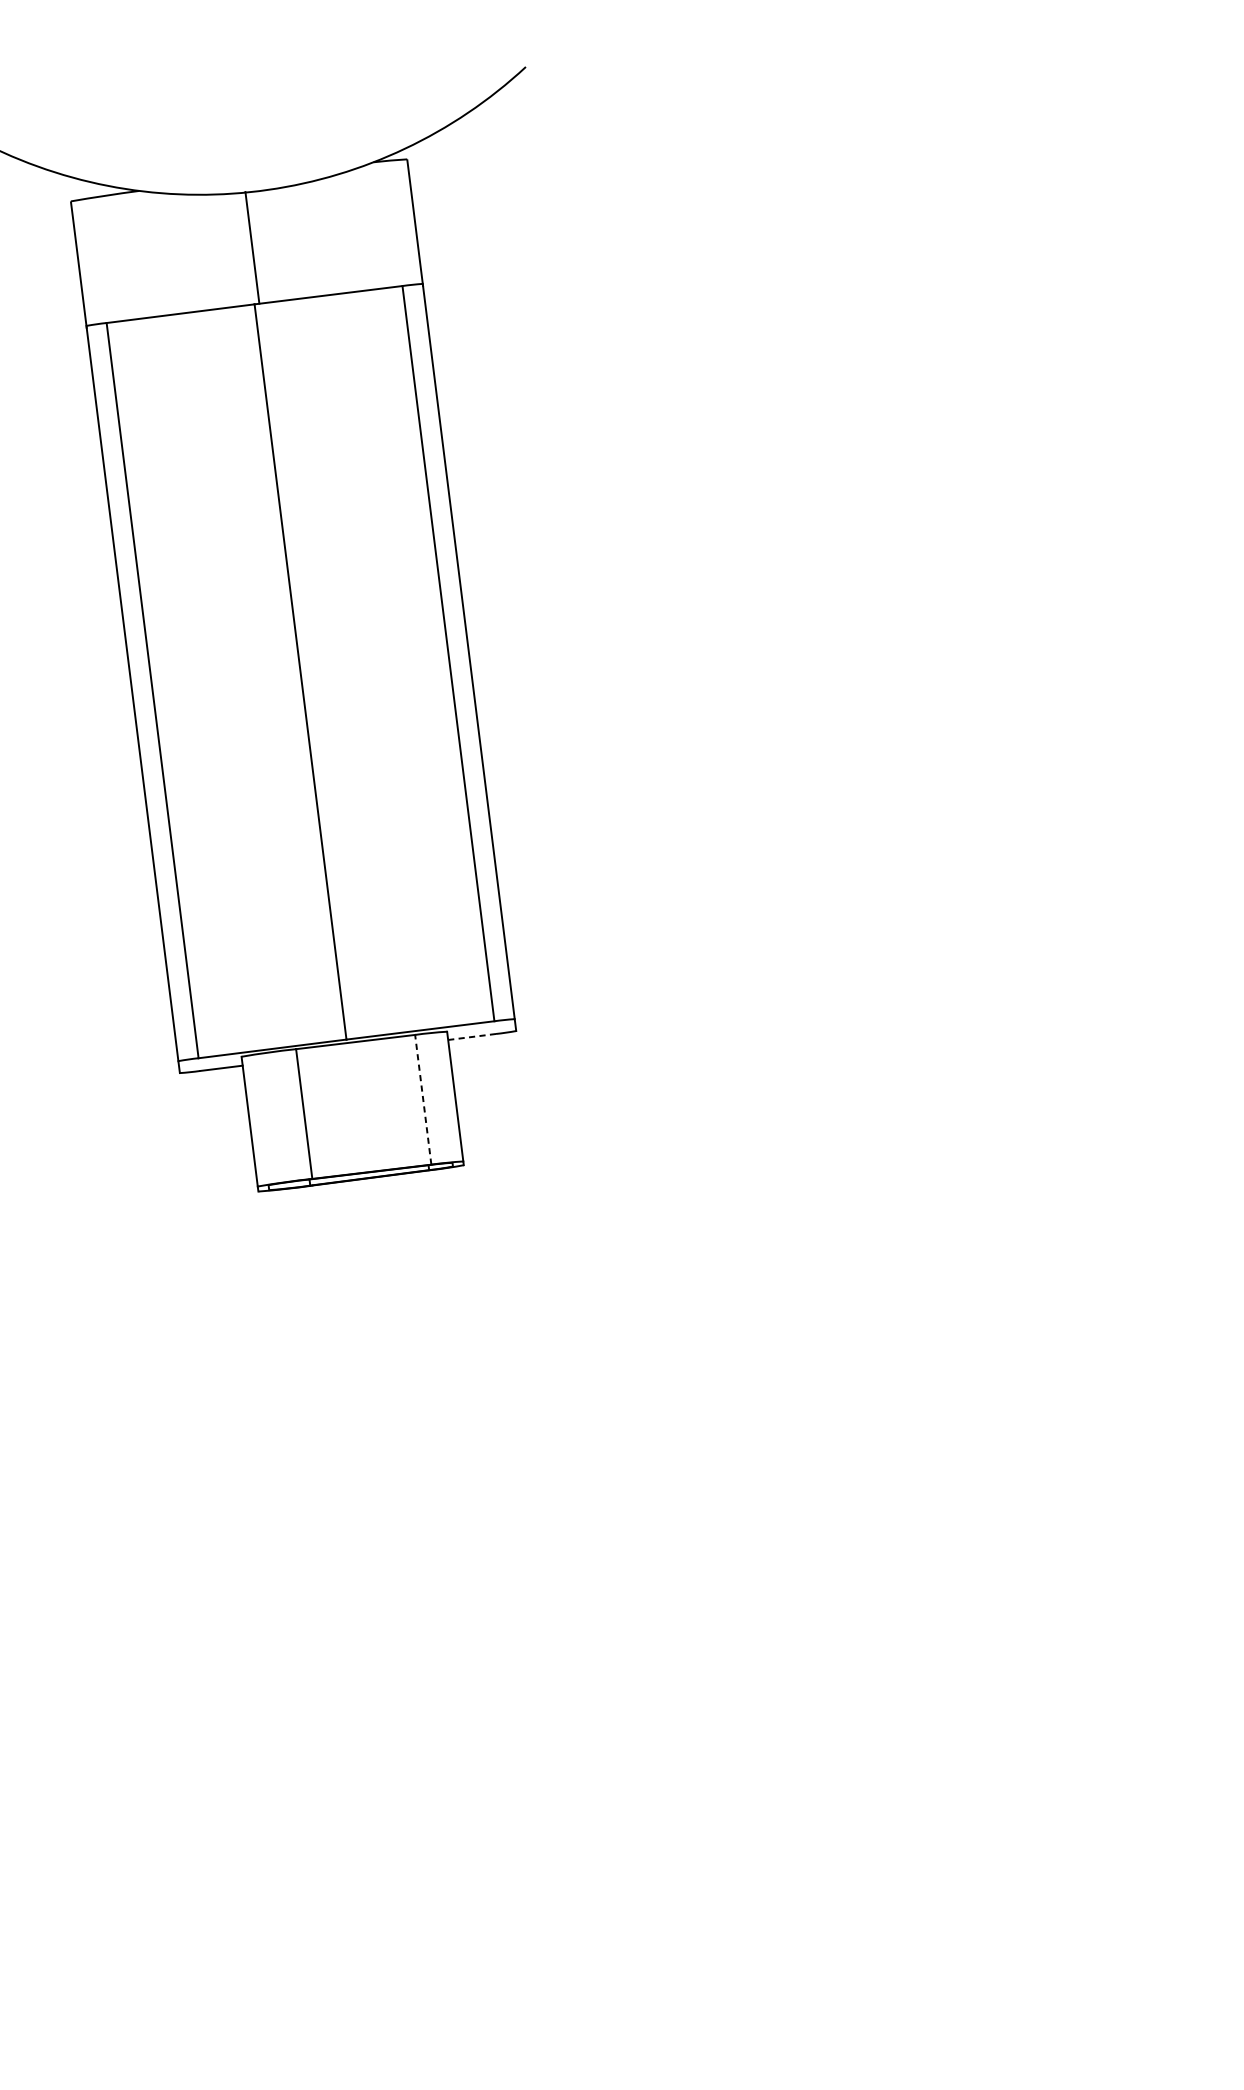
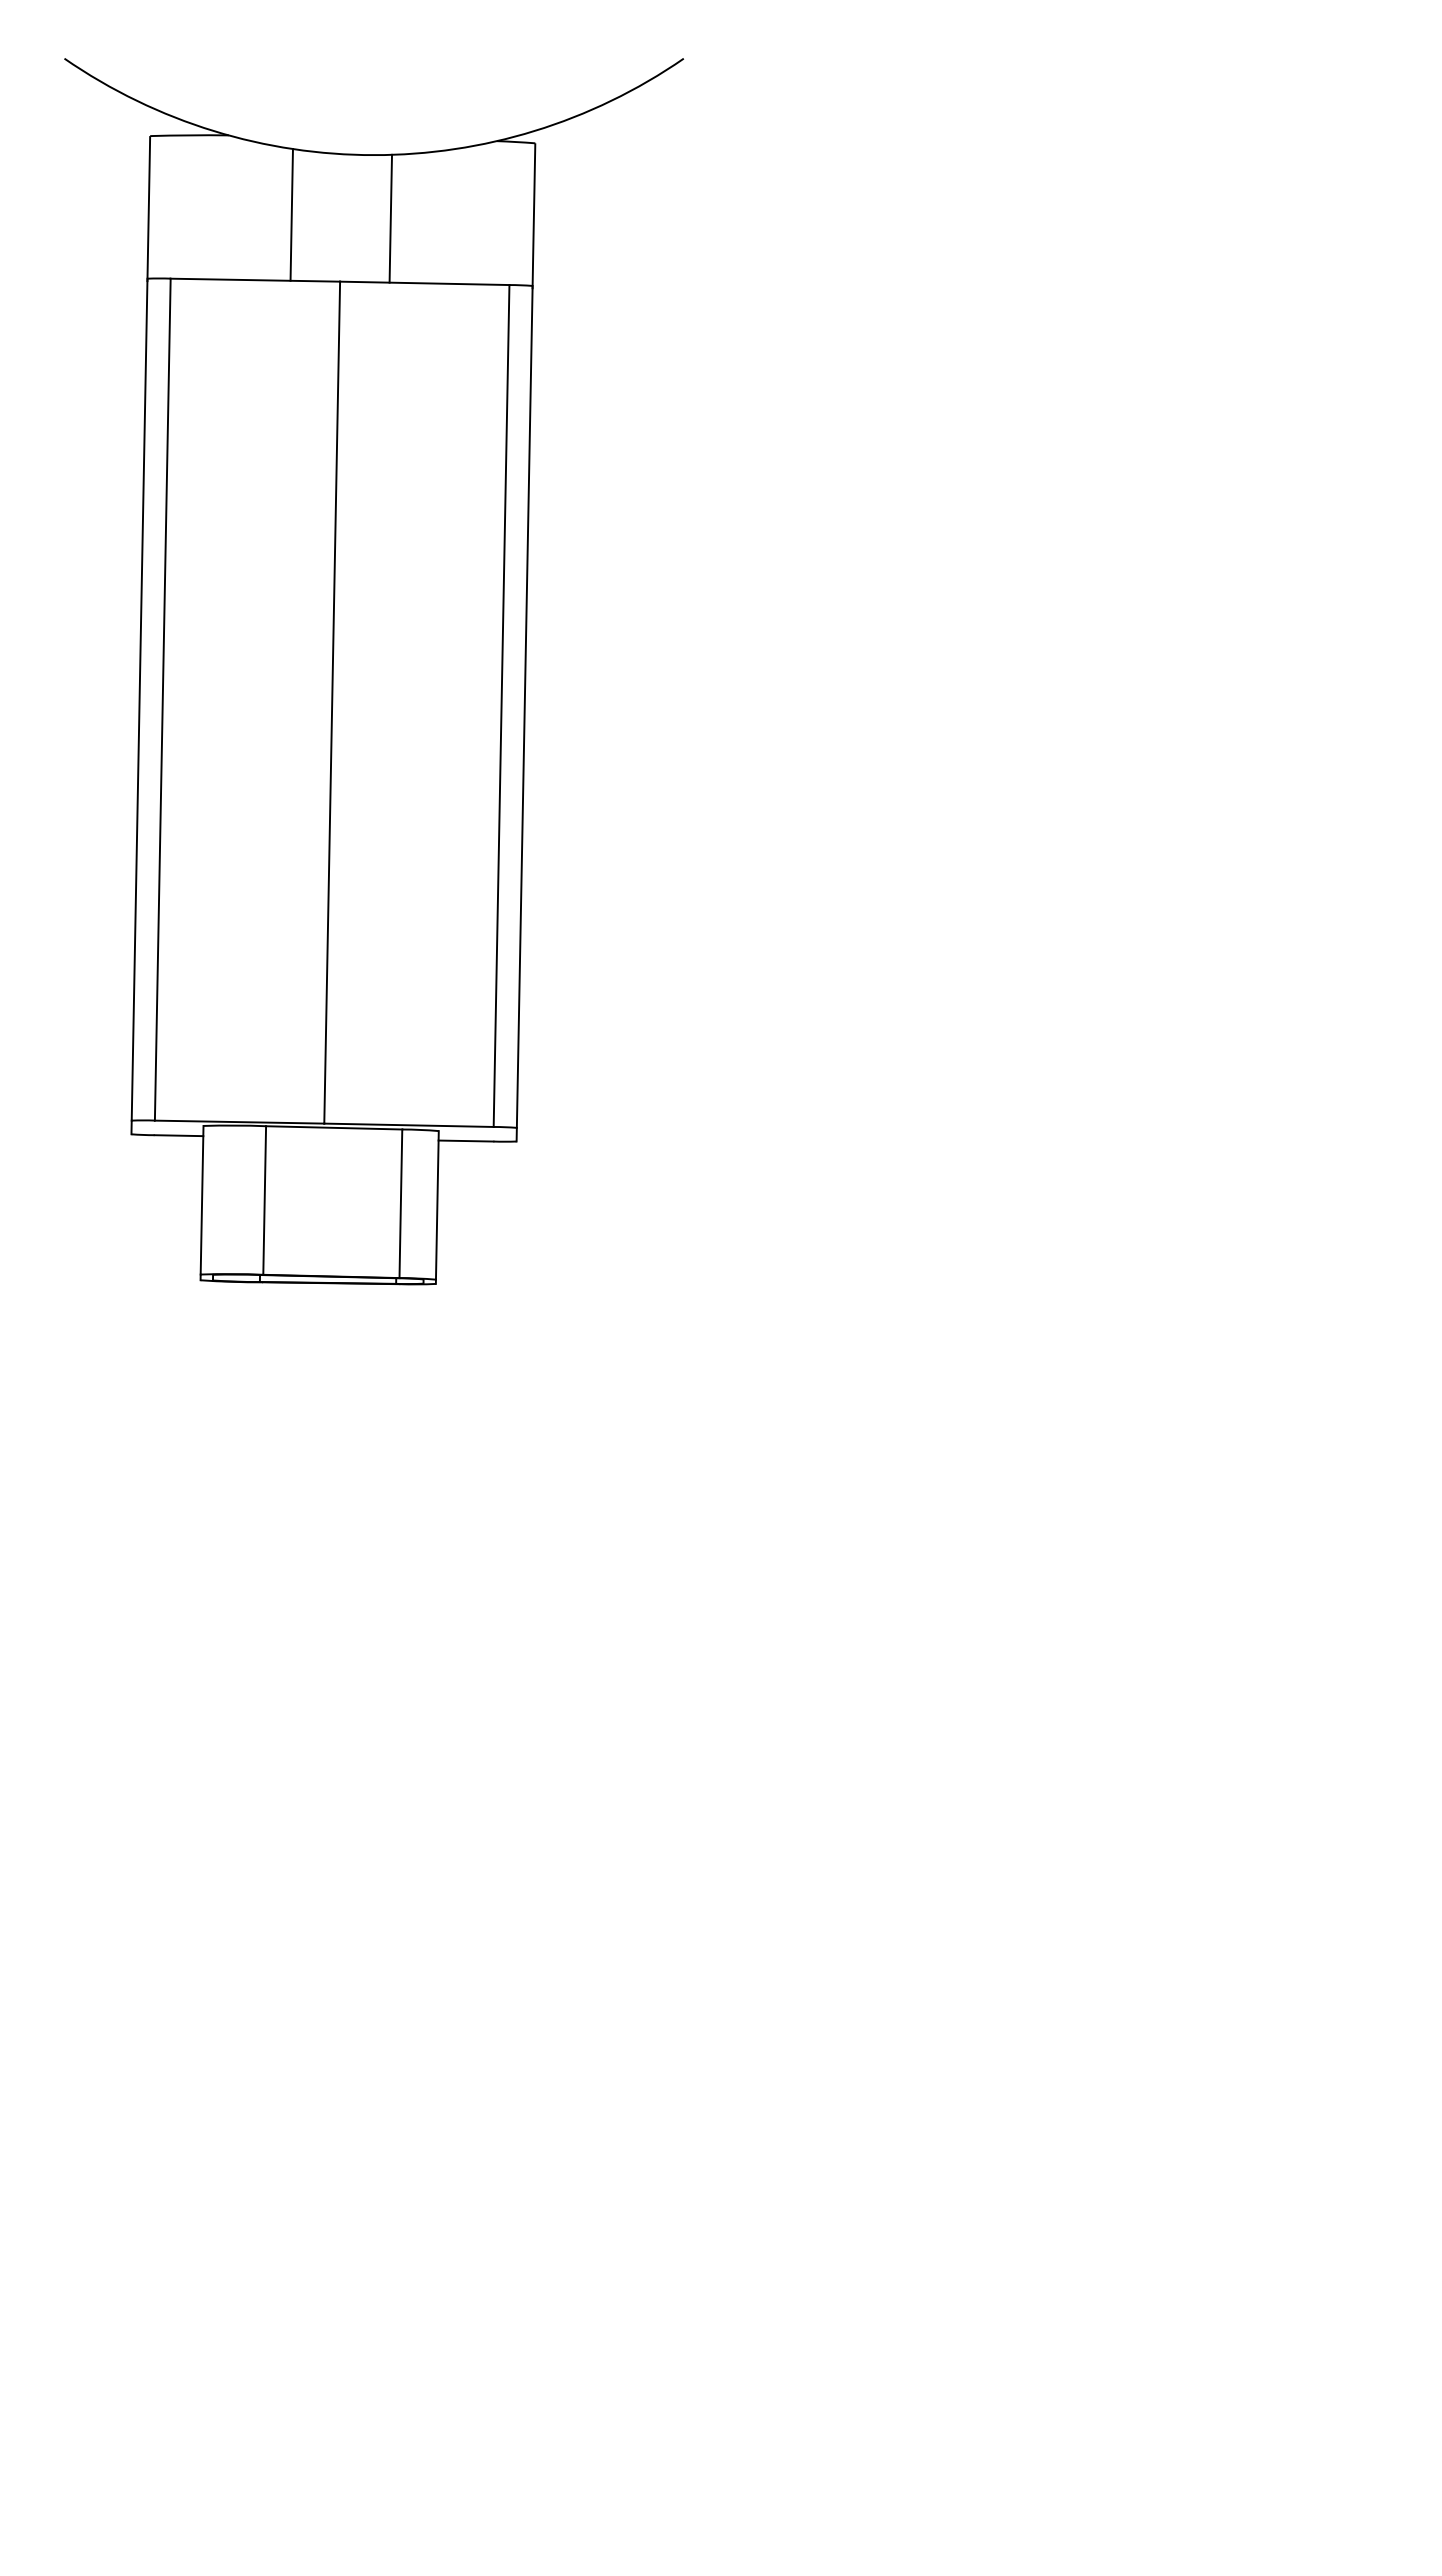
line: (252, 247) -> (390, 218), moved
line: (203, 251) -> (291, 214), added
line: (472, 1037) -> (466, 1141), dashed -> solid
line: (422, 1099) -> (400, 1203), dashed -> solid

